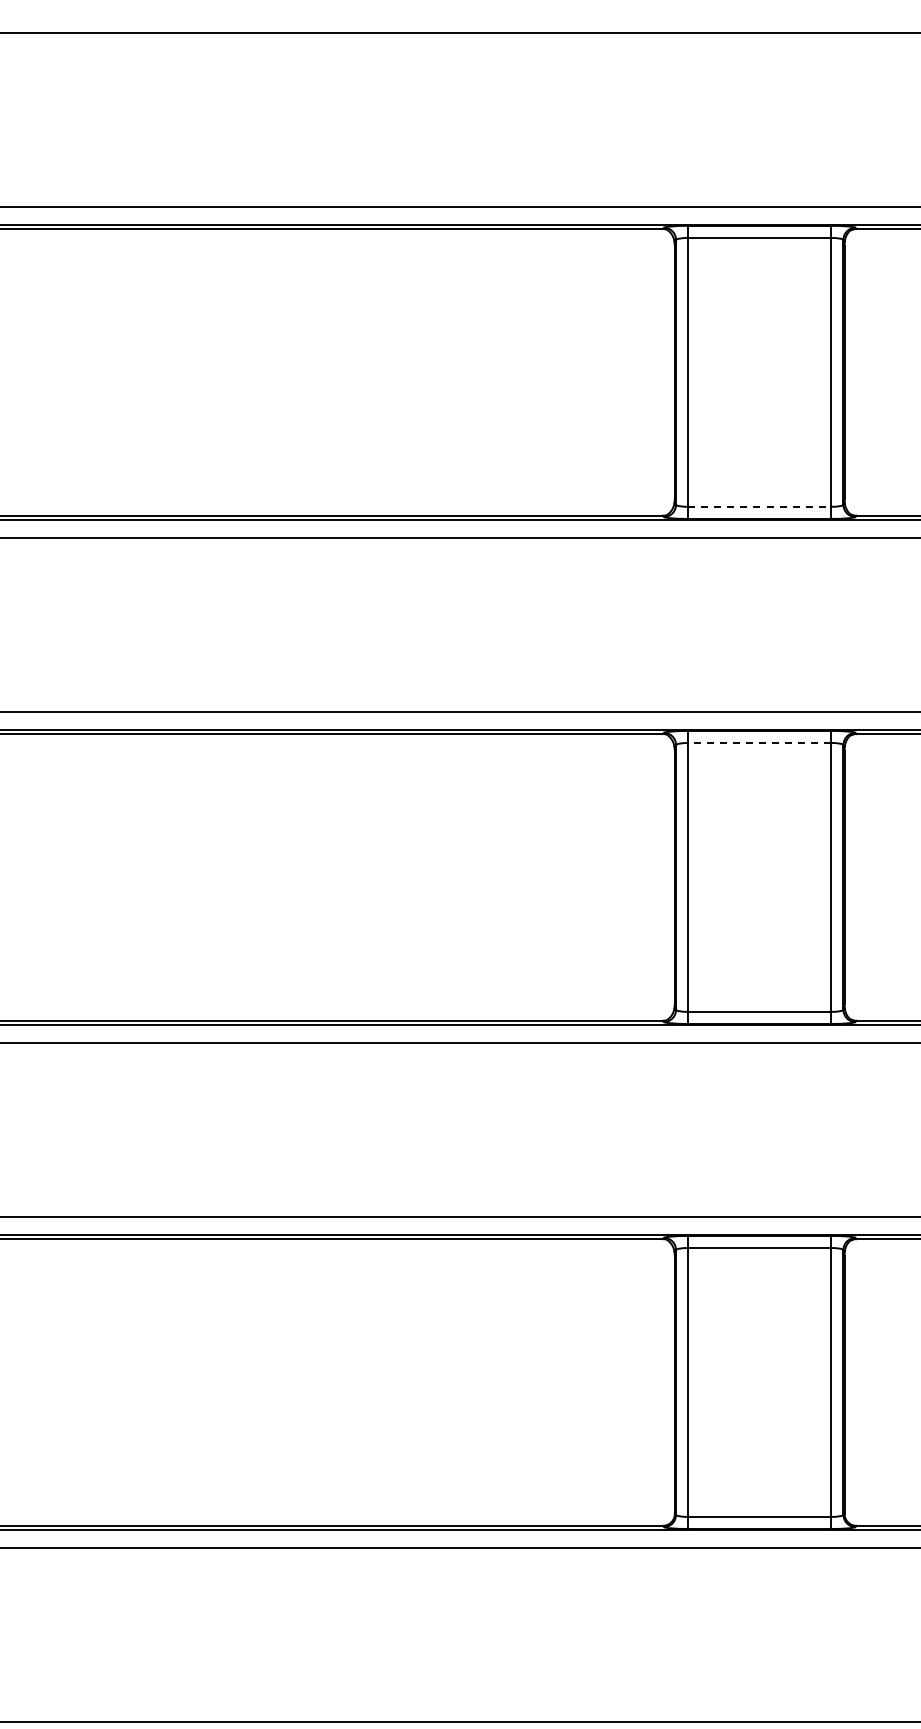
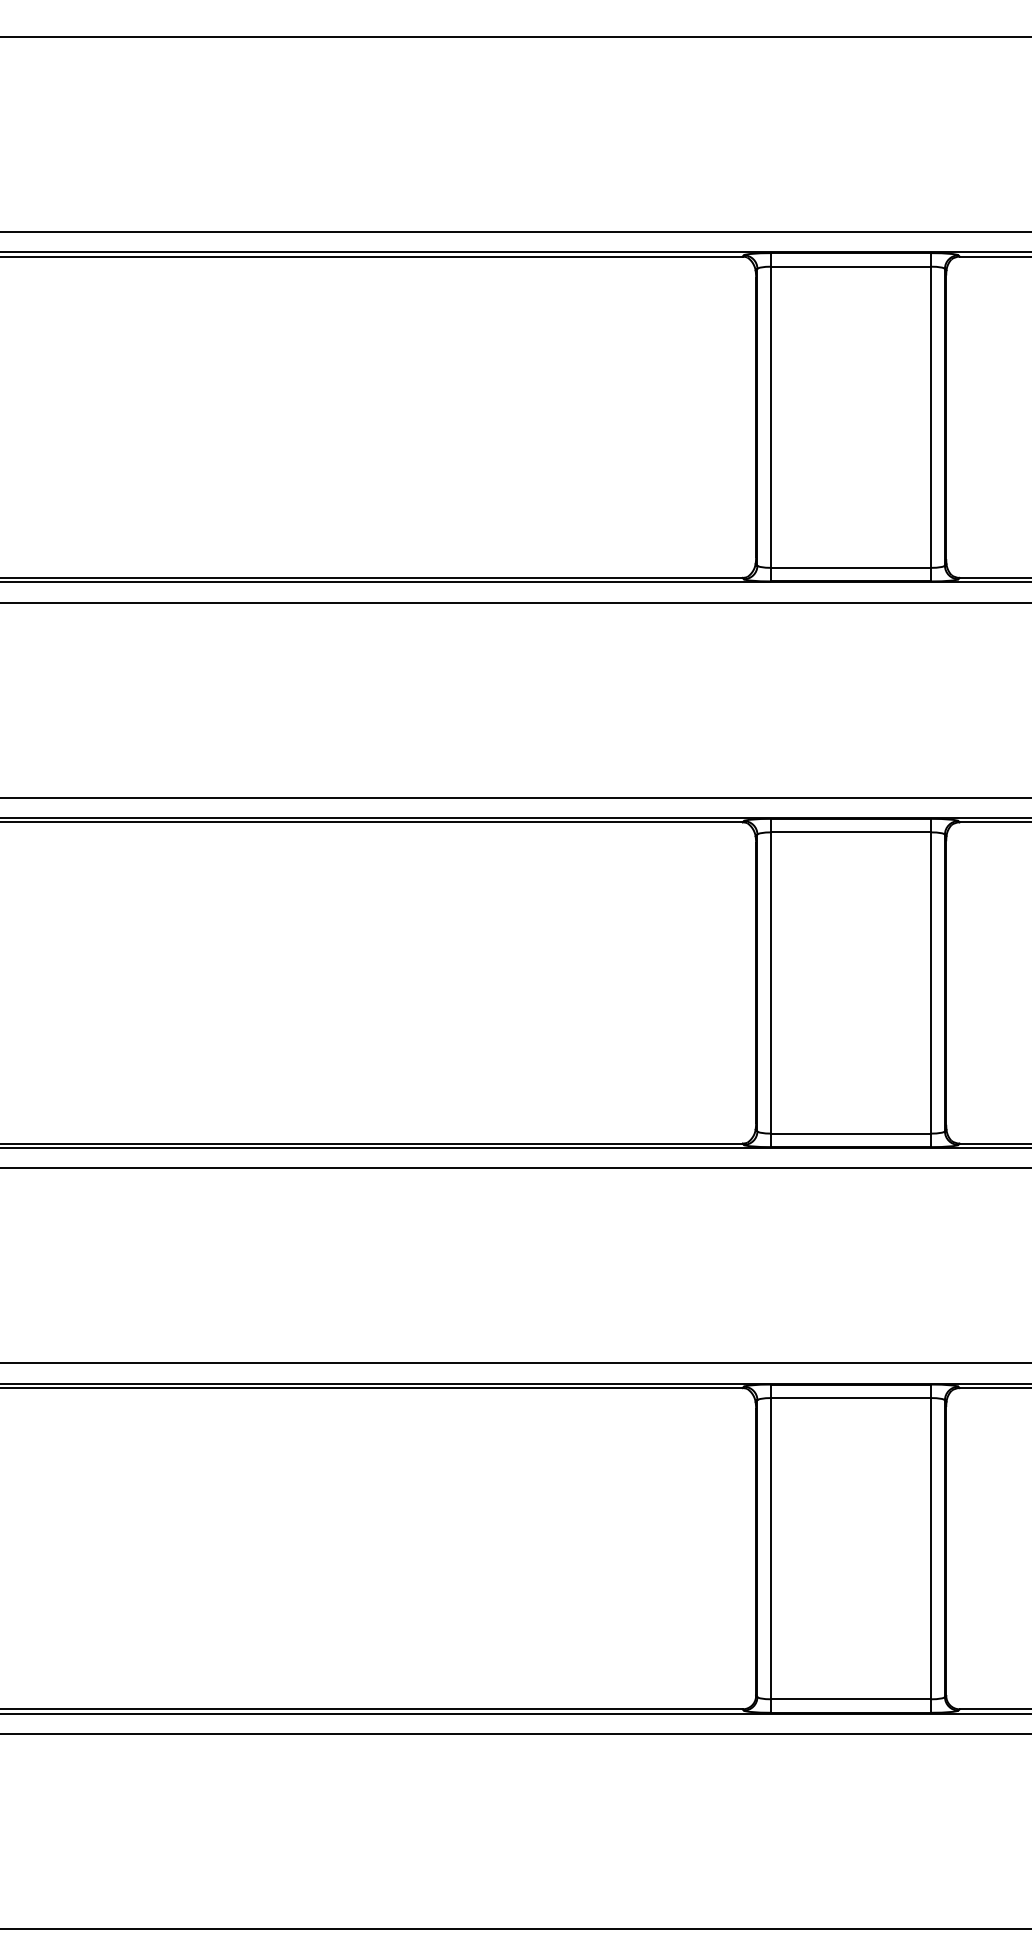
line: (759, 506) -> (850, 567), dashed -> solid
line: (759, 742) -> (850, 831), dashed -> solid

